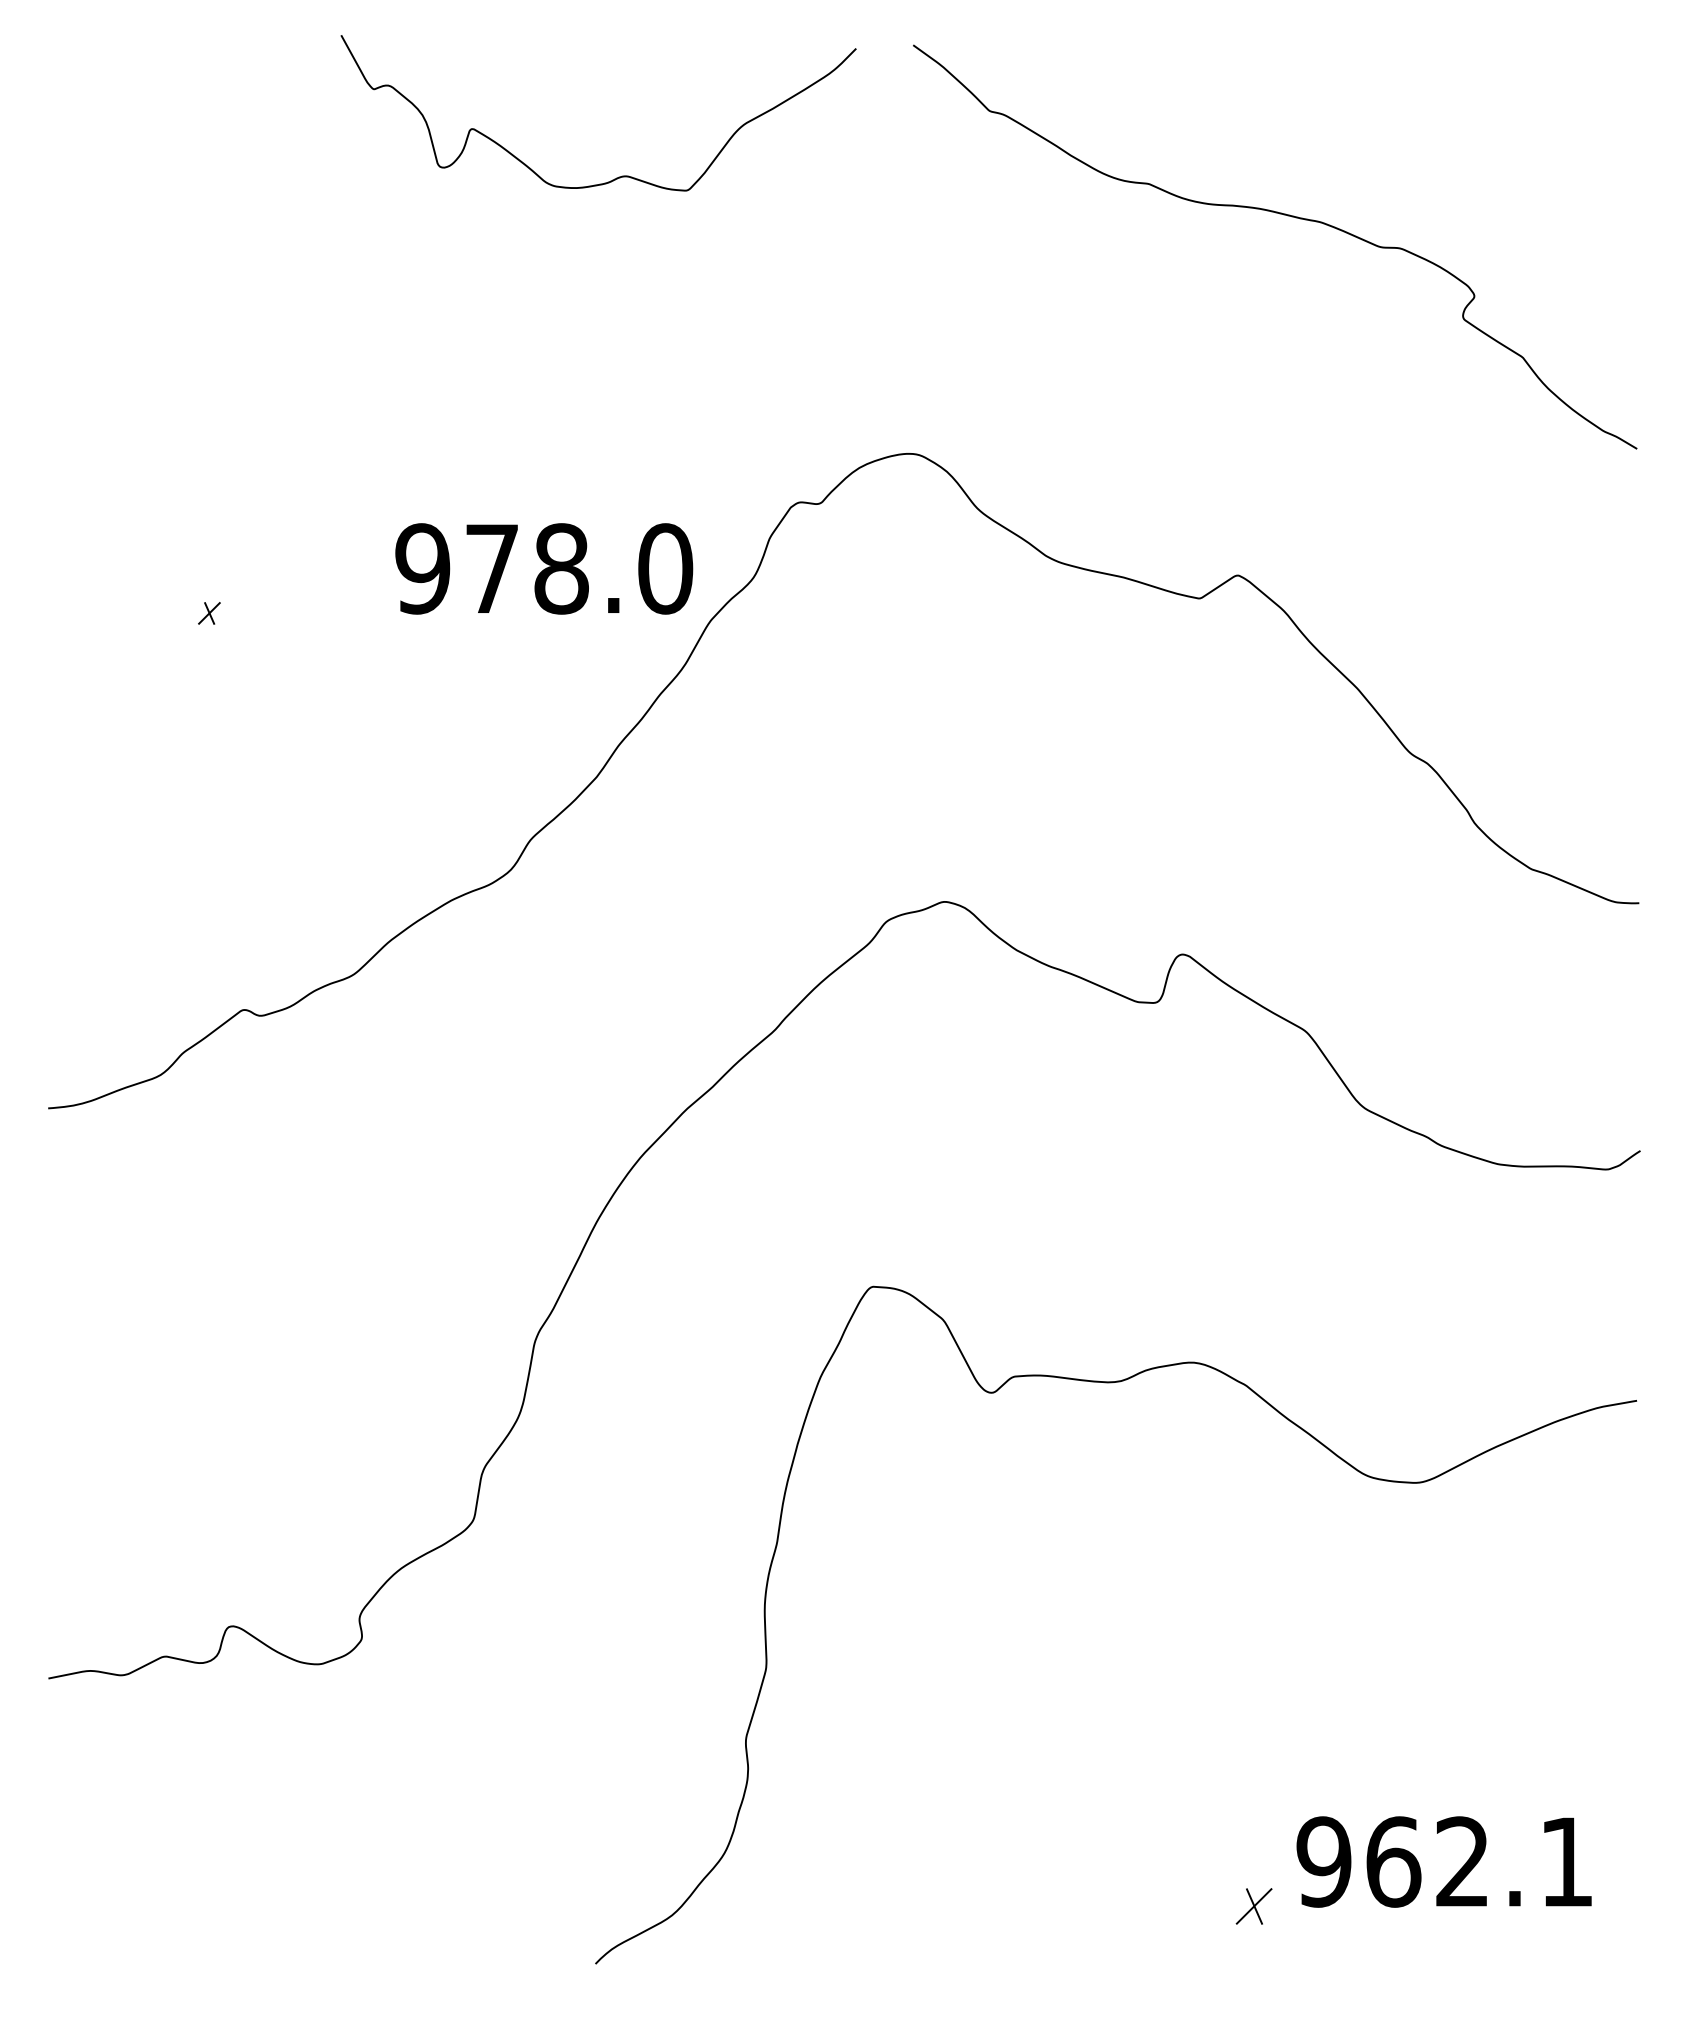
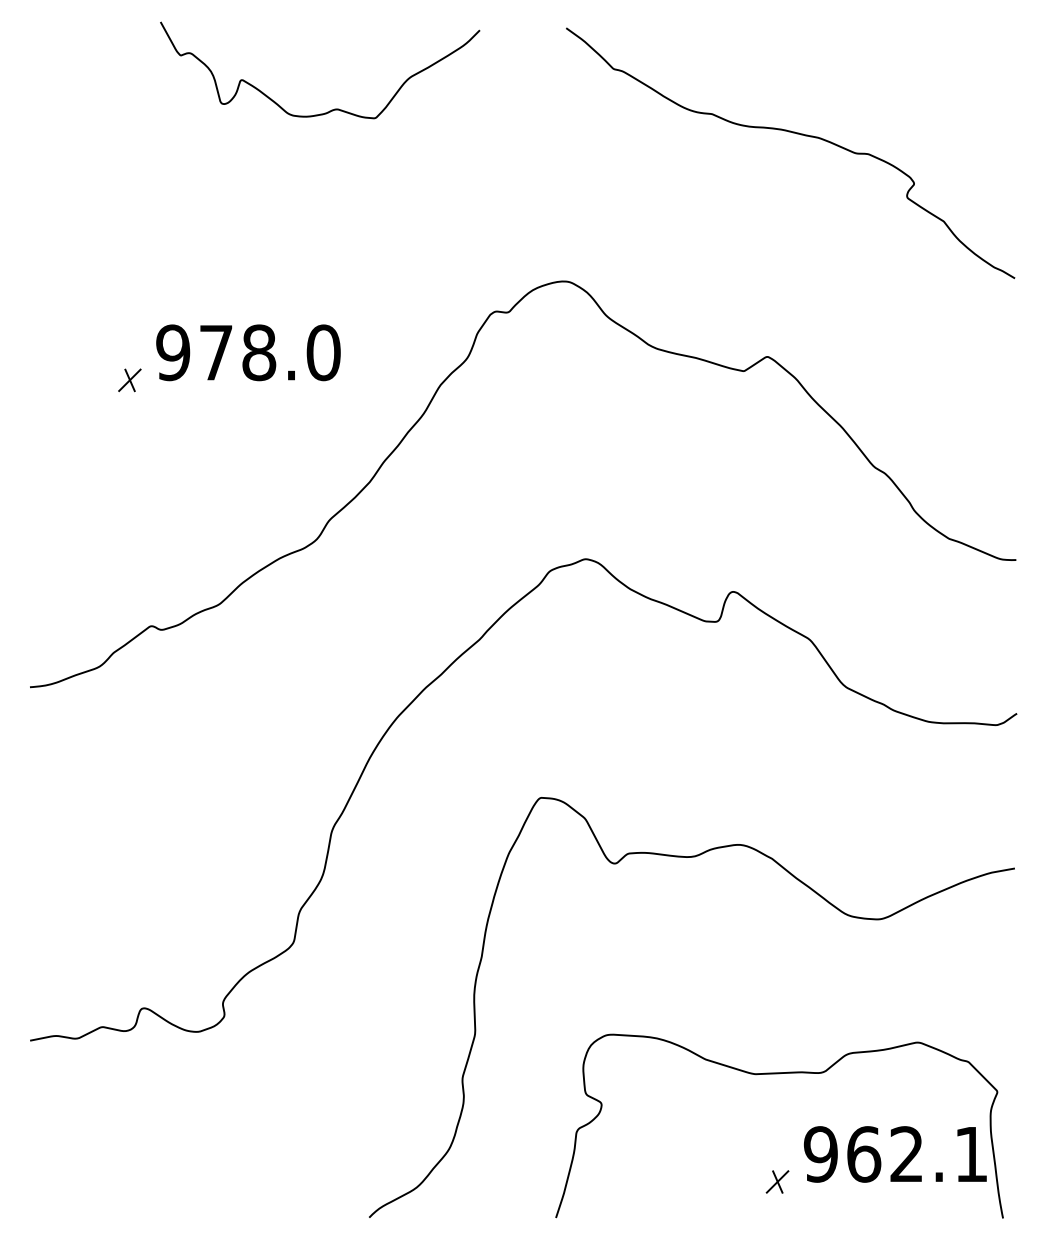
curve: (621, 174) -> (334, 108), moved
text: (544, 568) -> (248, 352), moved
part: (208, 613) -> (129, 380), size x1.67
curve: (1257, 1733) -> (779, 1074), added

